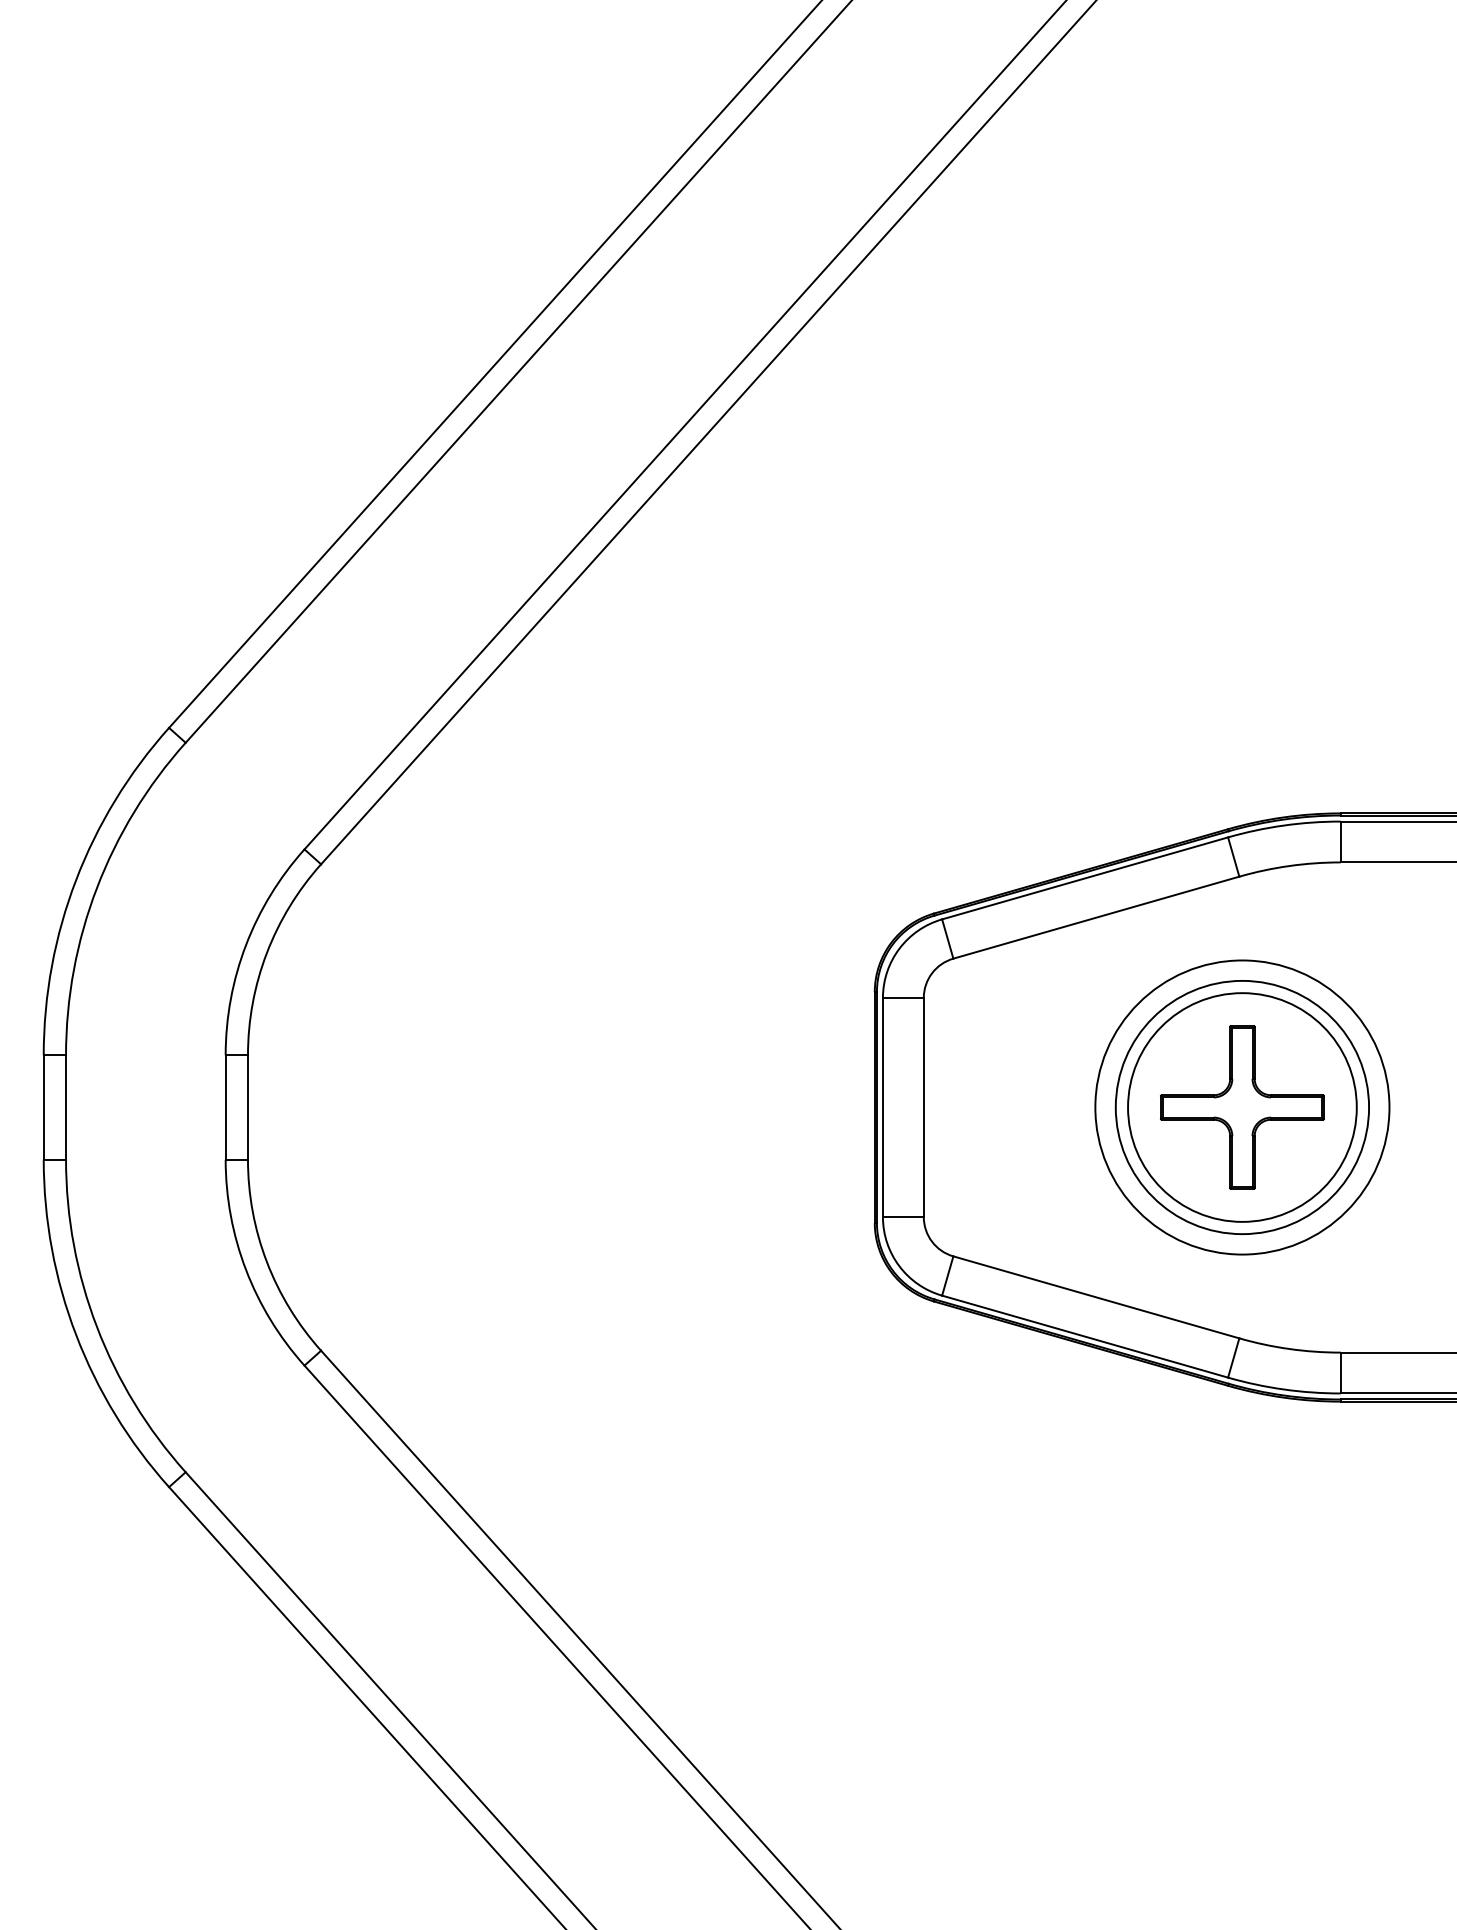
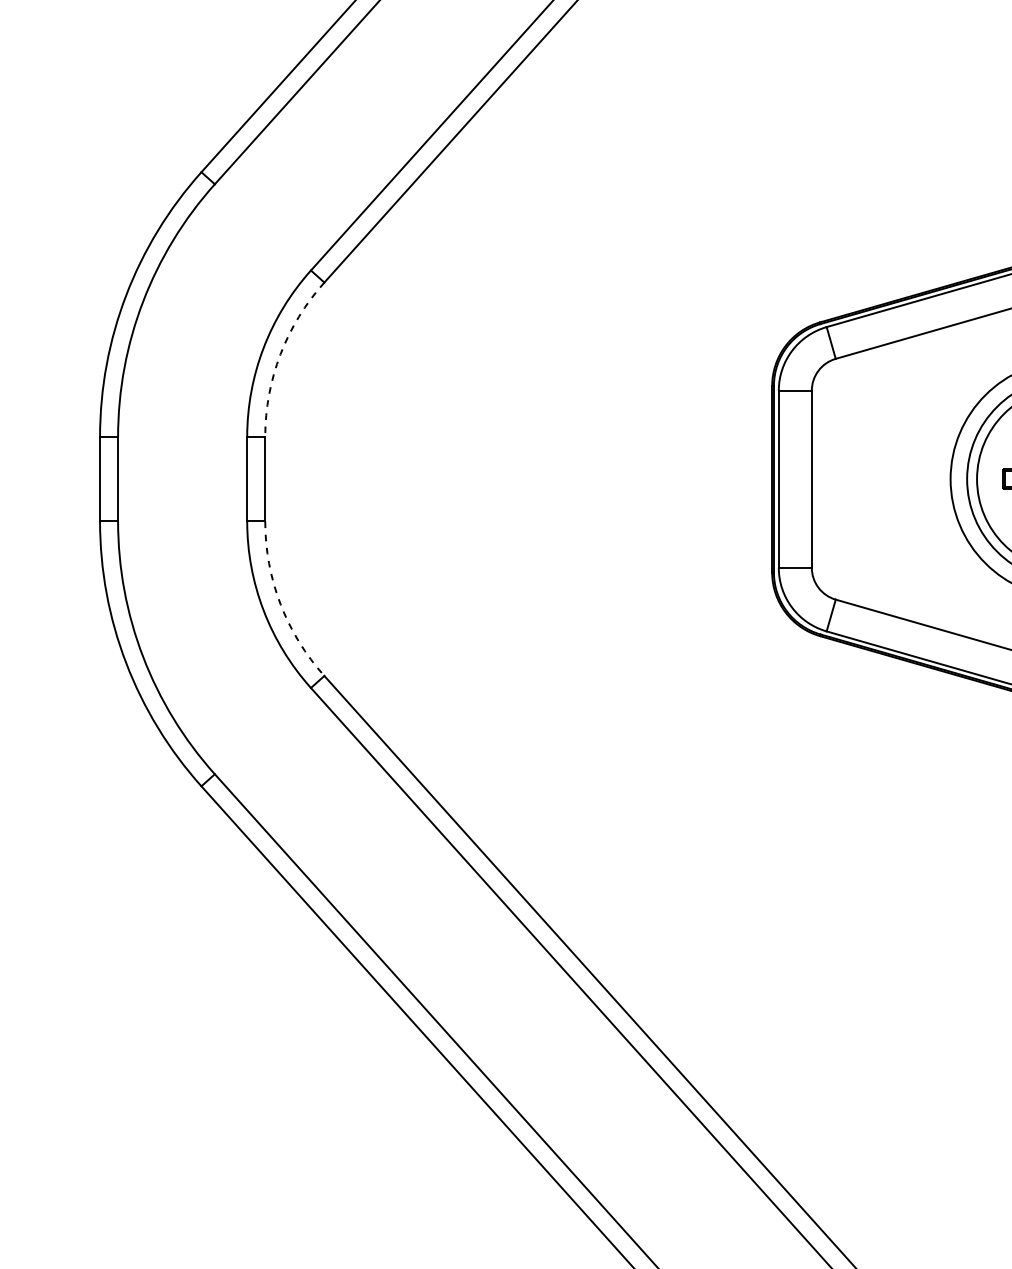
arc: (266, 953) -> (280, 354), solid -> dashed
arc: (266, 1261) -> (280, 603), solid -> dashed

